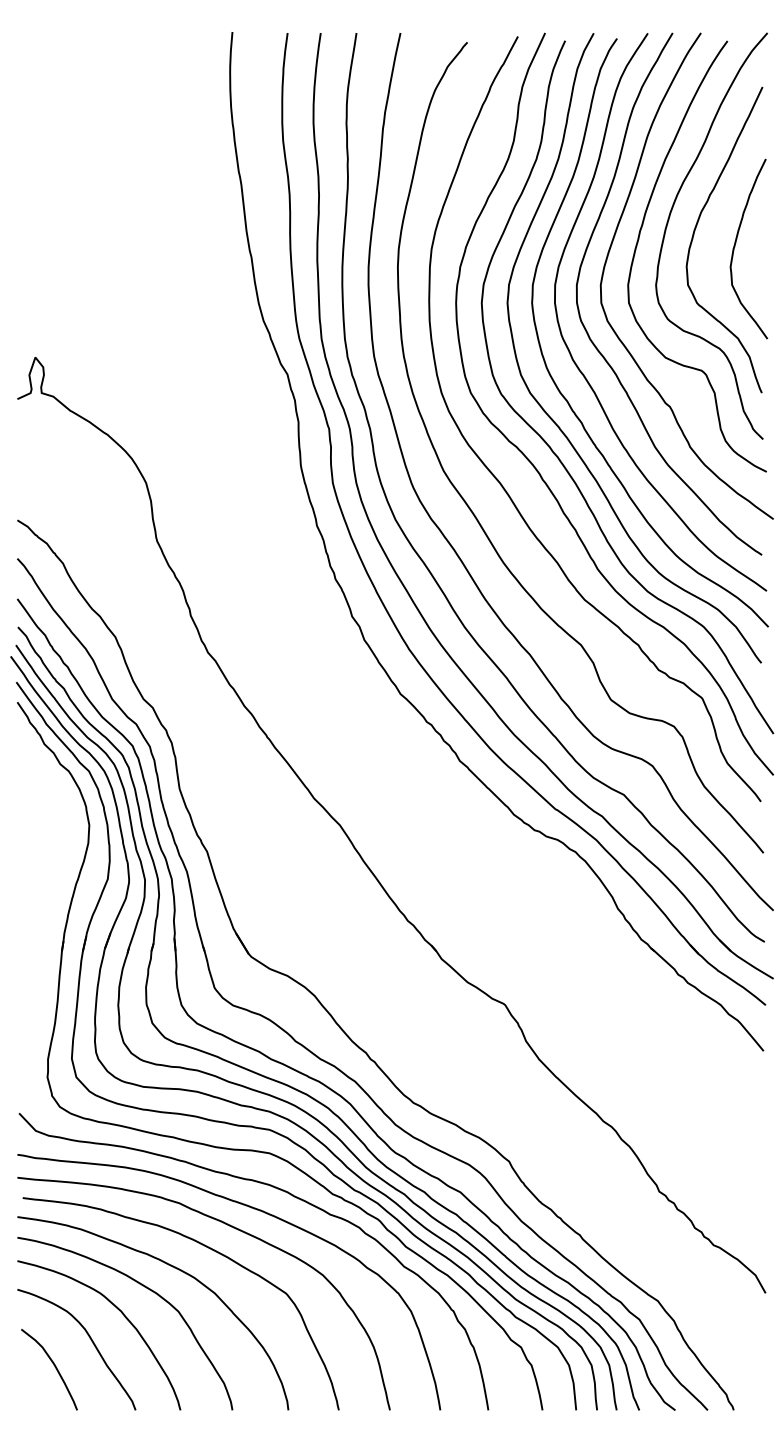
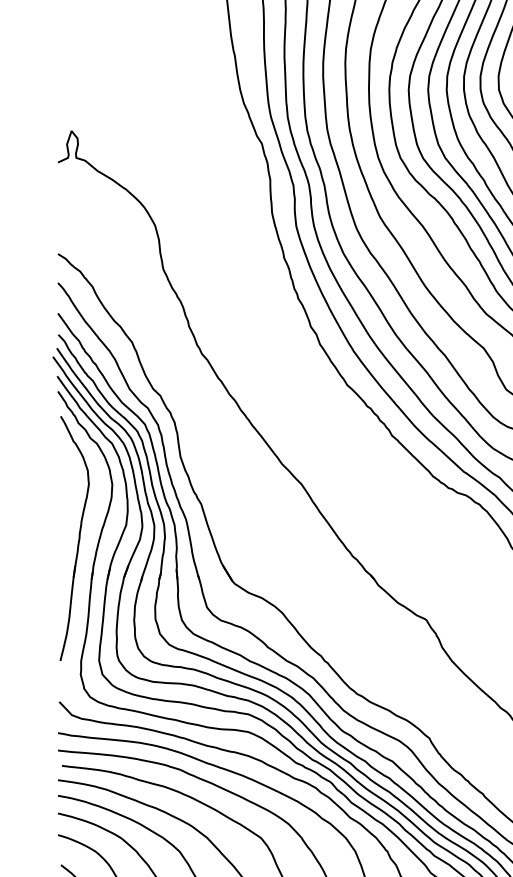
part: (39, 897) -> (74, 538), added

